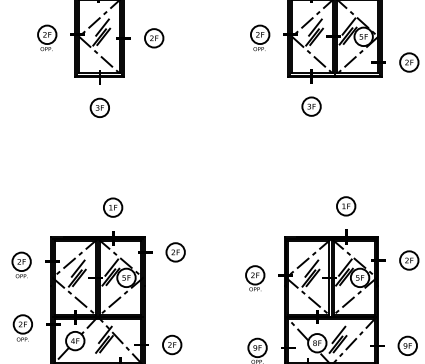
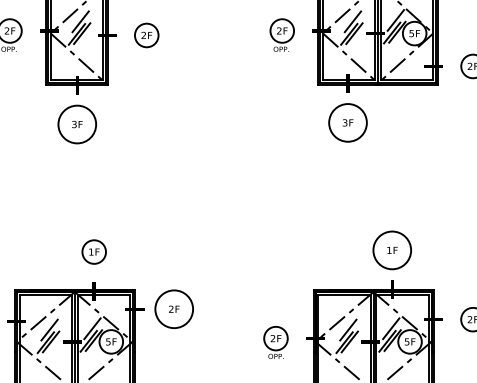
circle: (311, 106) -> (347, 122), size x1.6
circle: (99, 107) -> (76, 123), size x1.6
circle: (345, 206) -> (391, 250), size x1.6
circle: (175, 252) -> (173, 309), size x1.6

